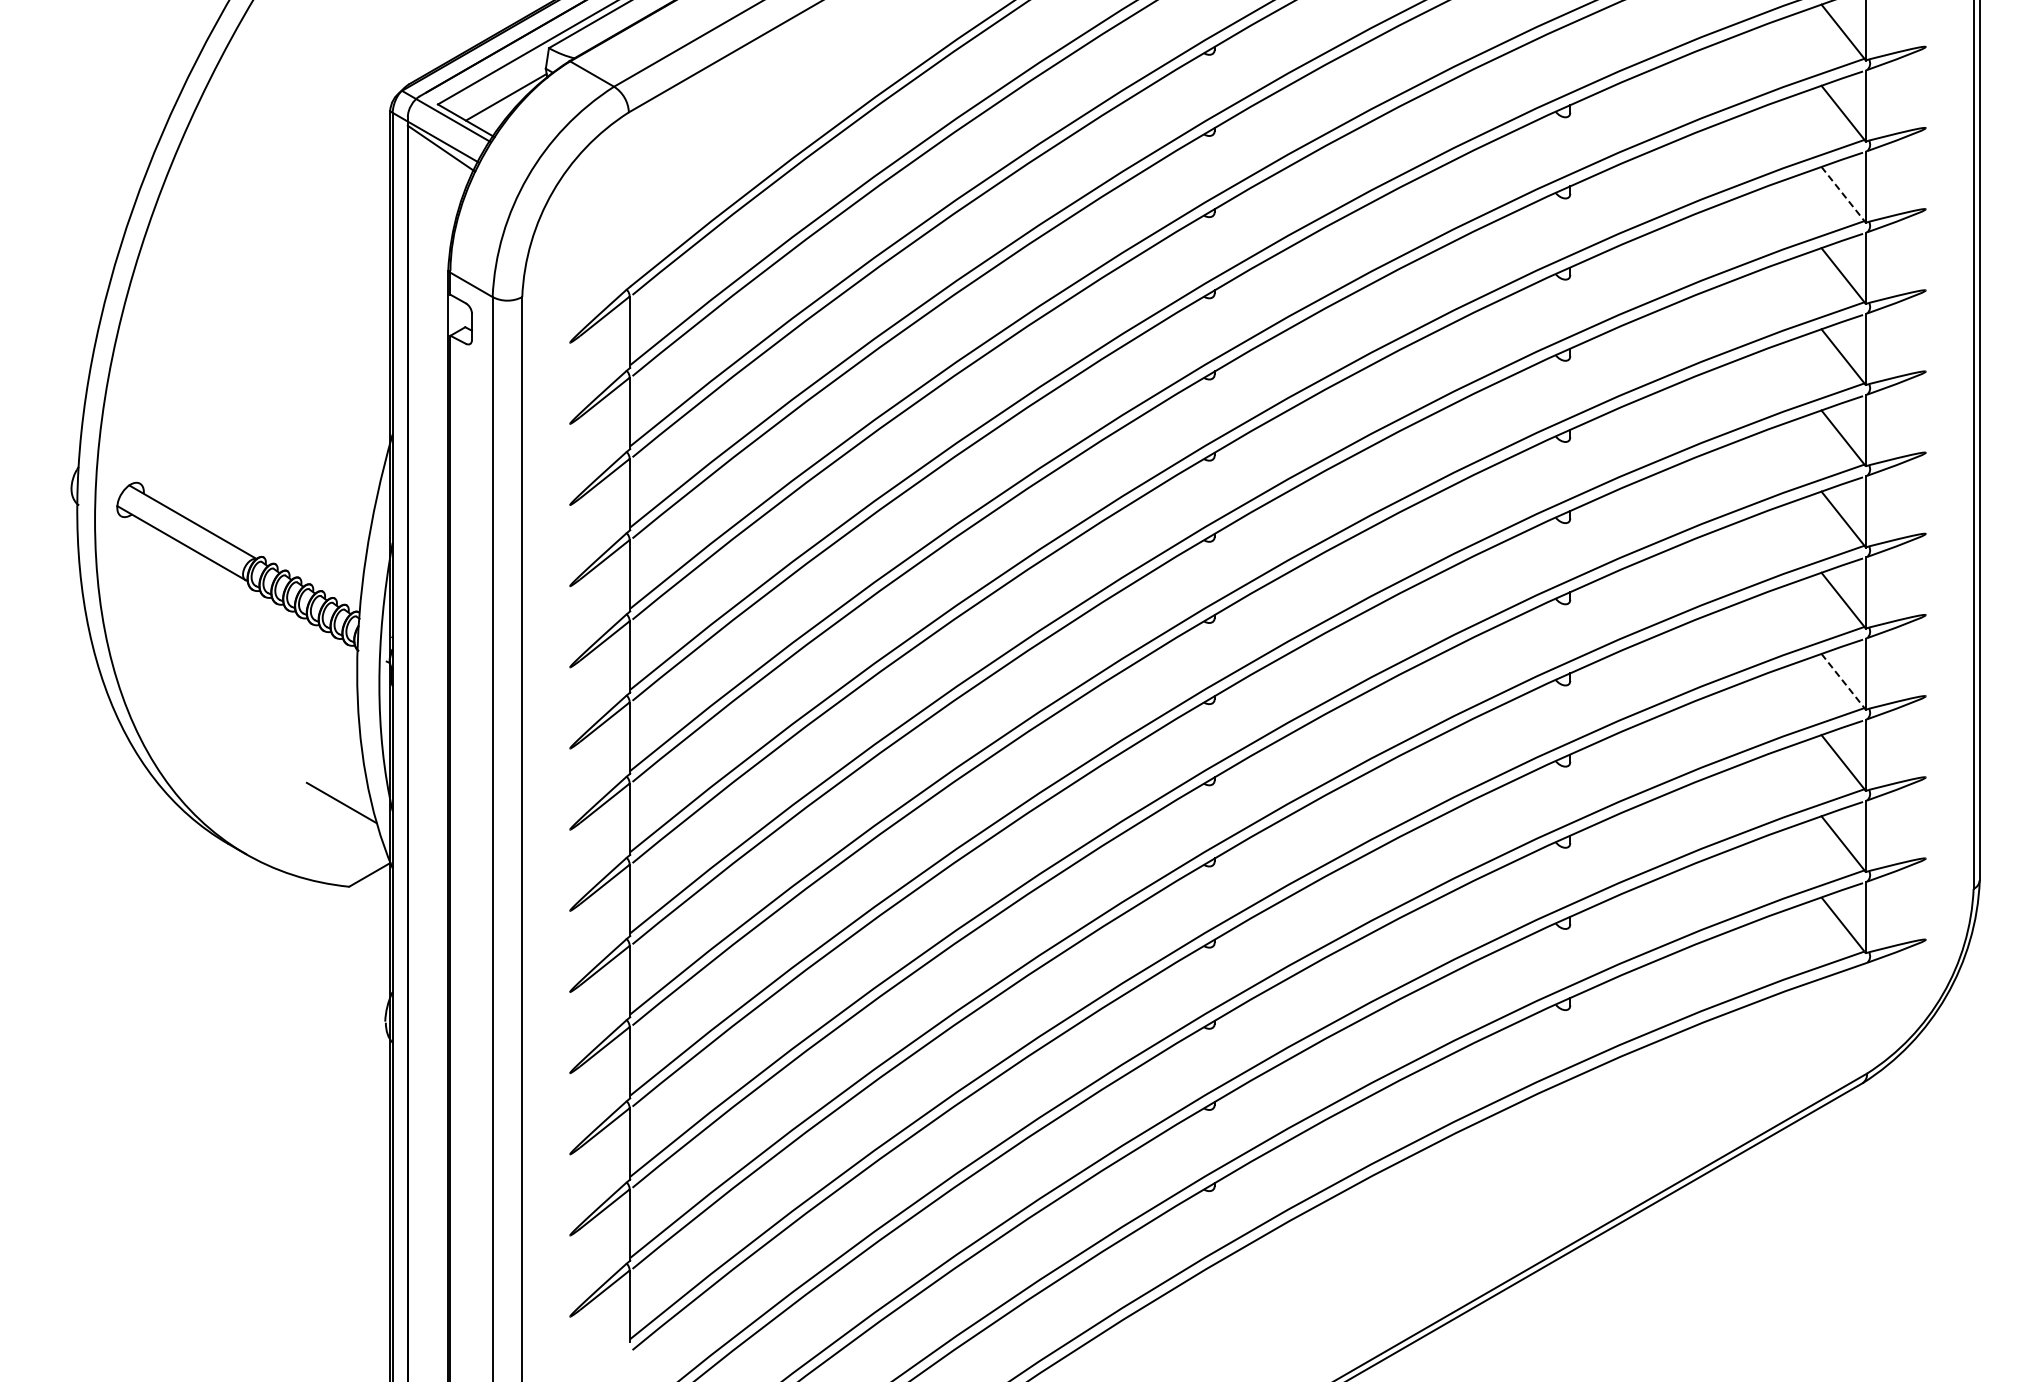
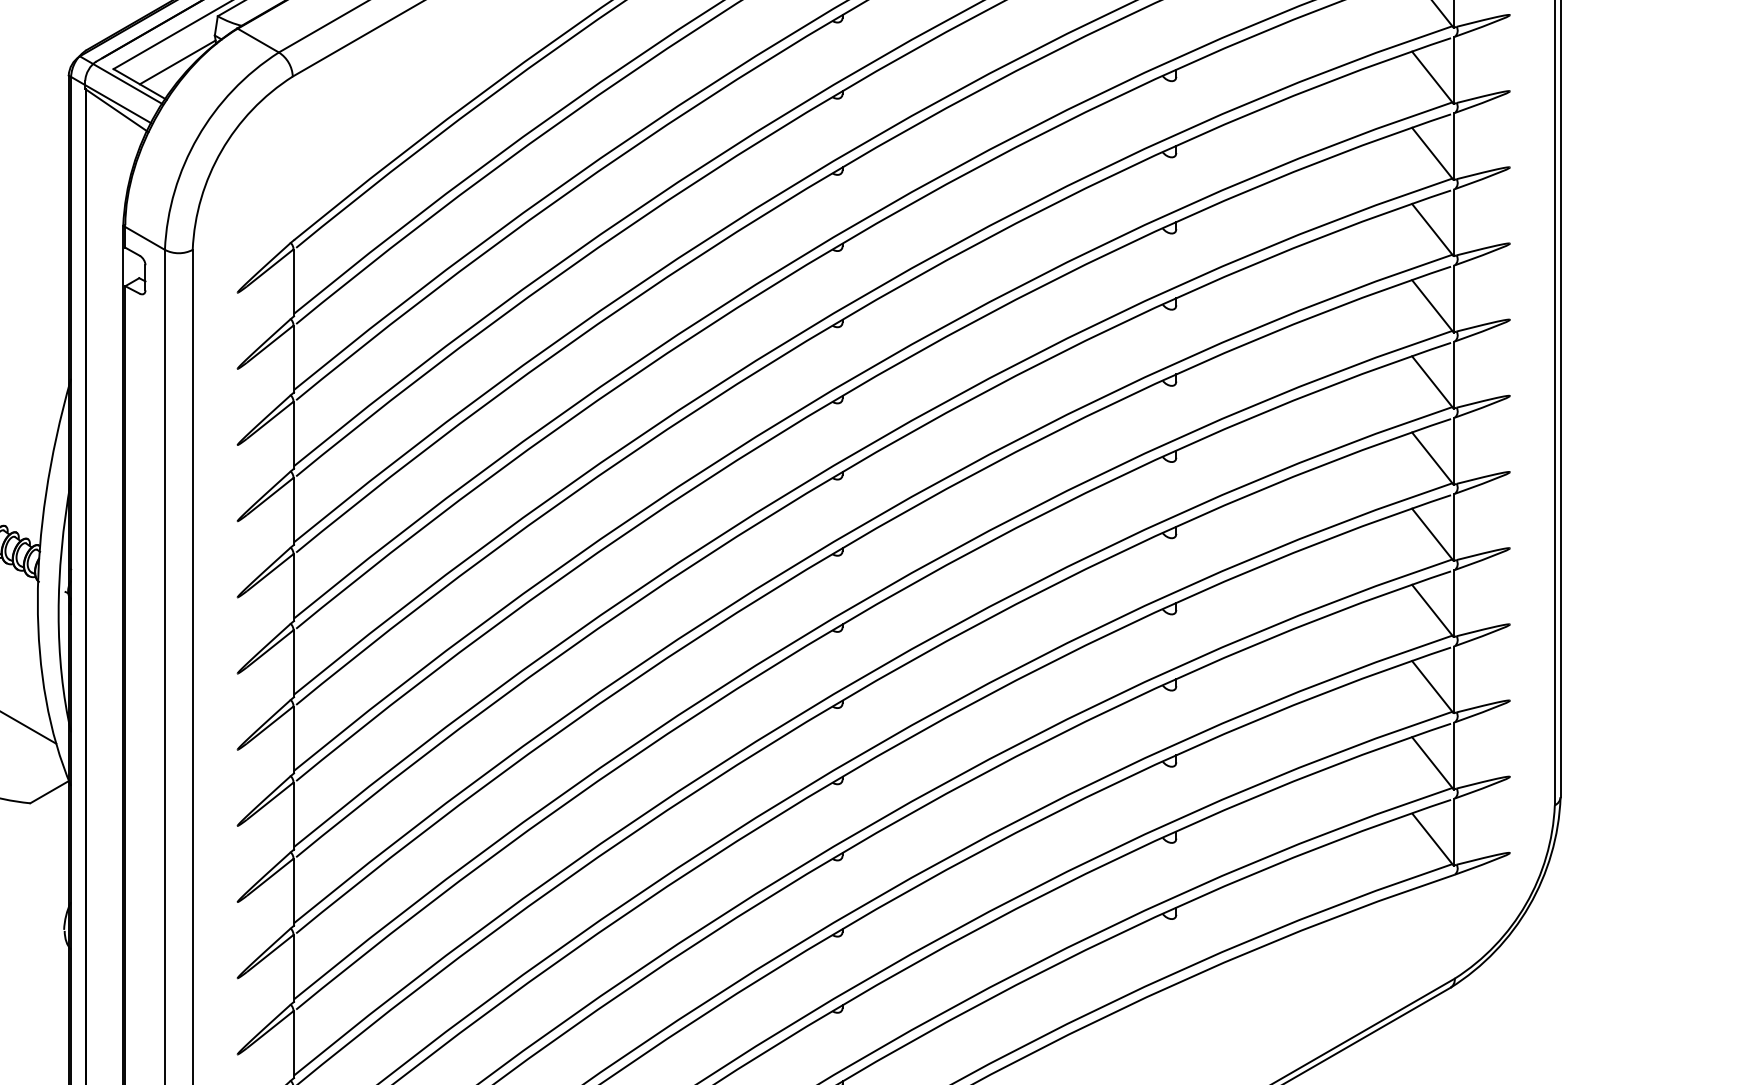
line: (1843, 194) -> (1432, 153), dashed -> solid
line: (1843, 681) -> (1432, 610), dashed -> solid

